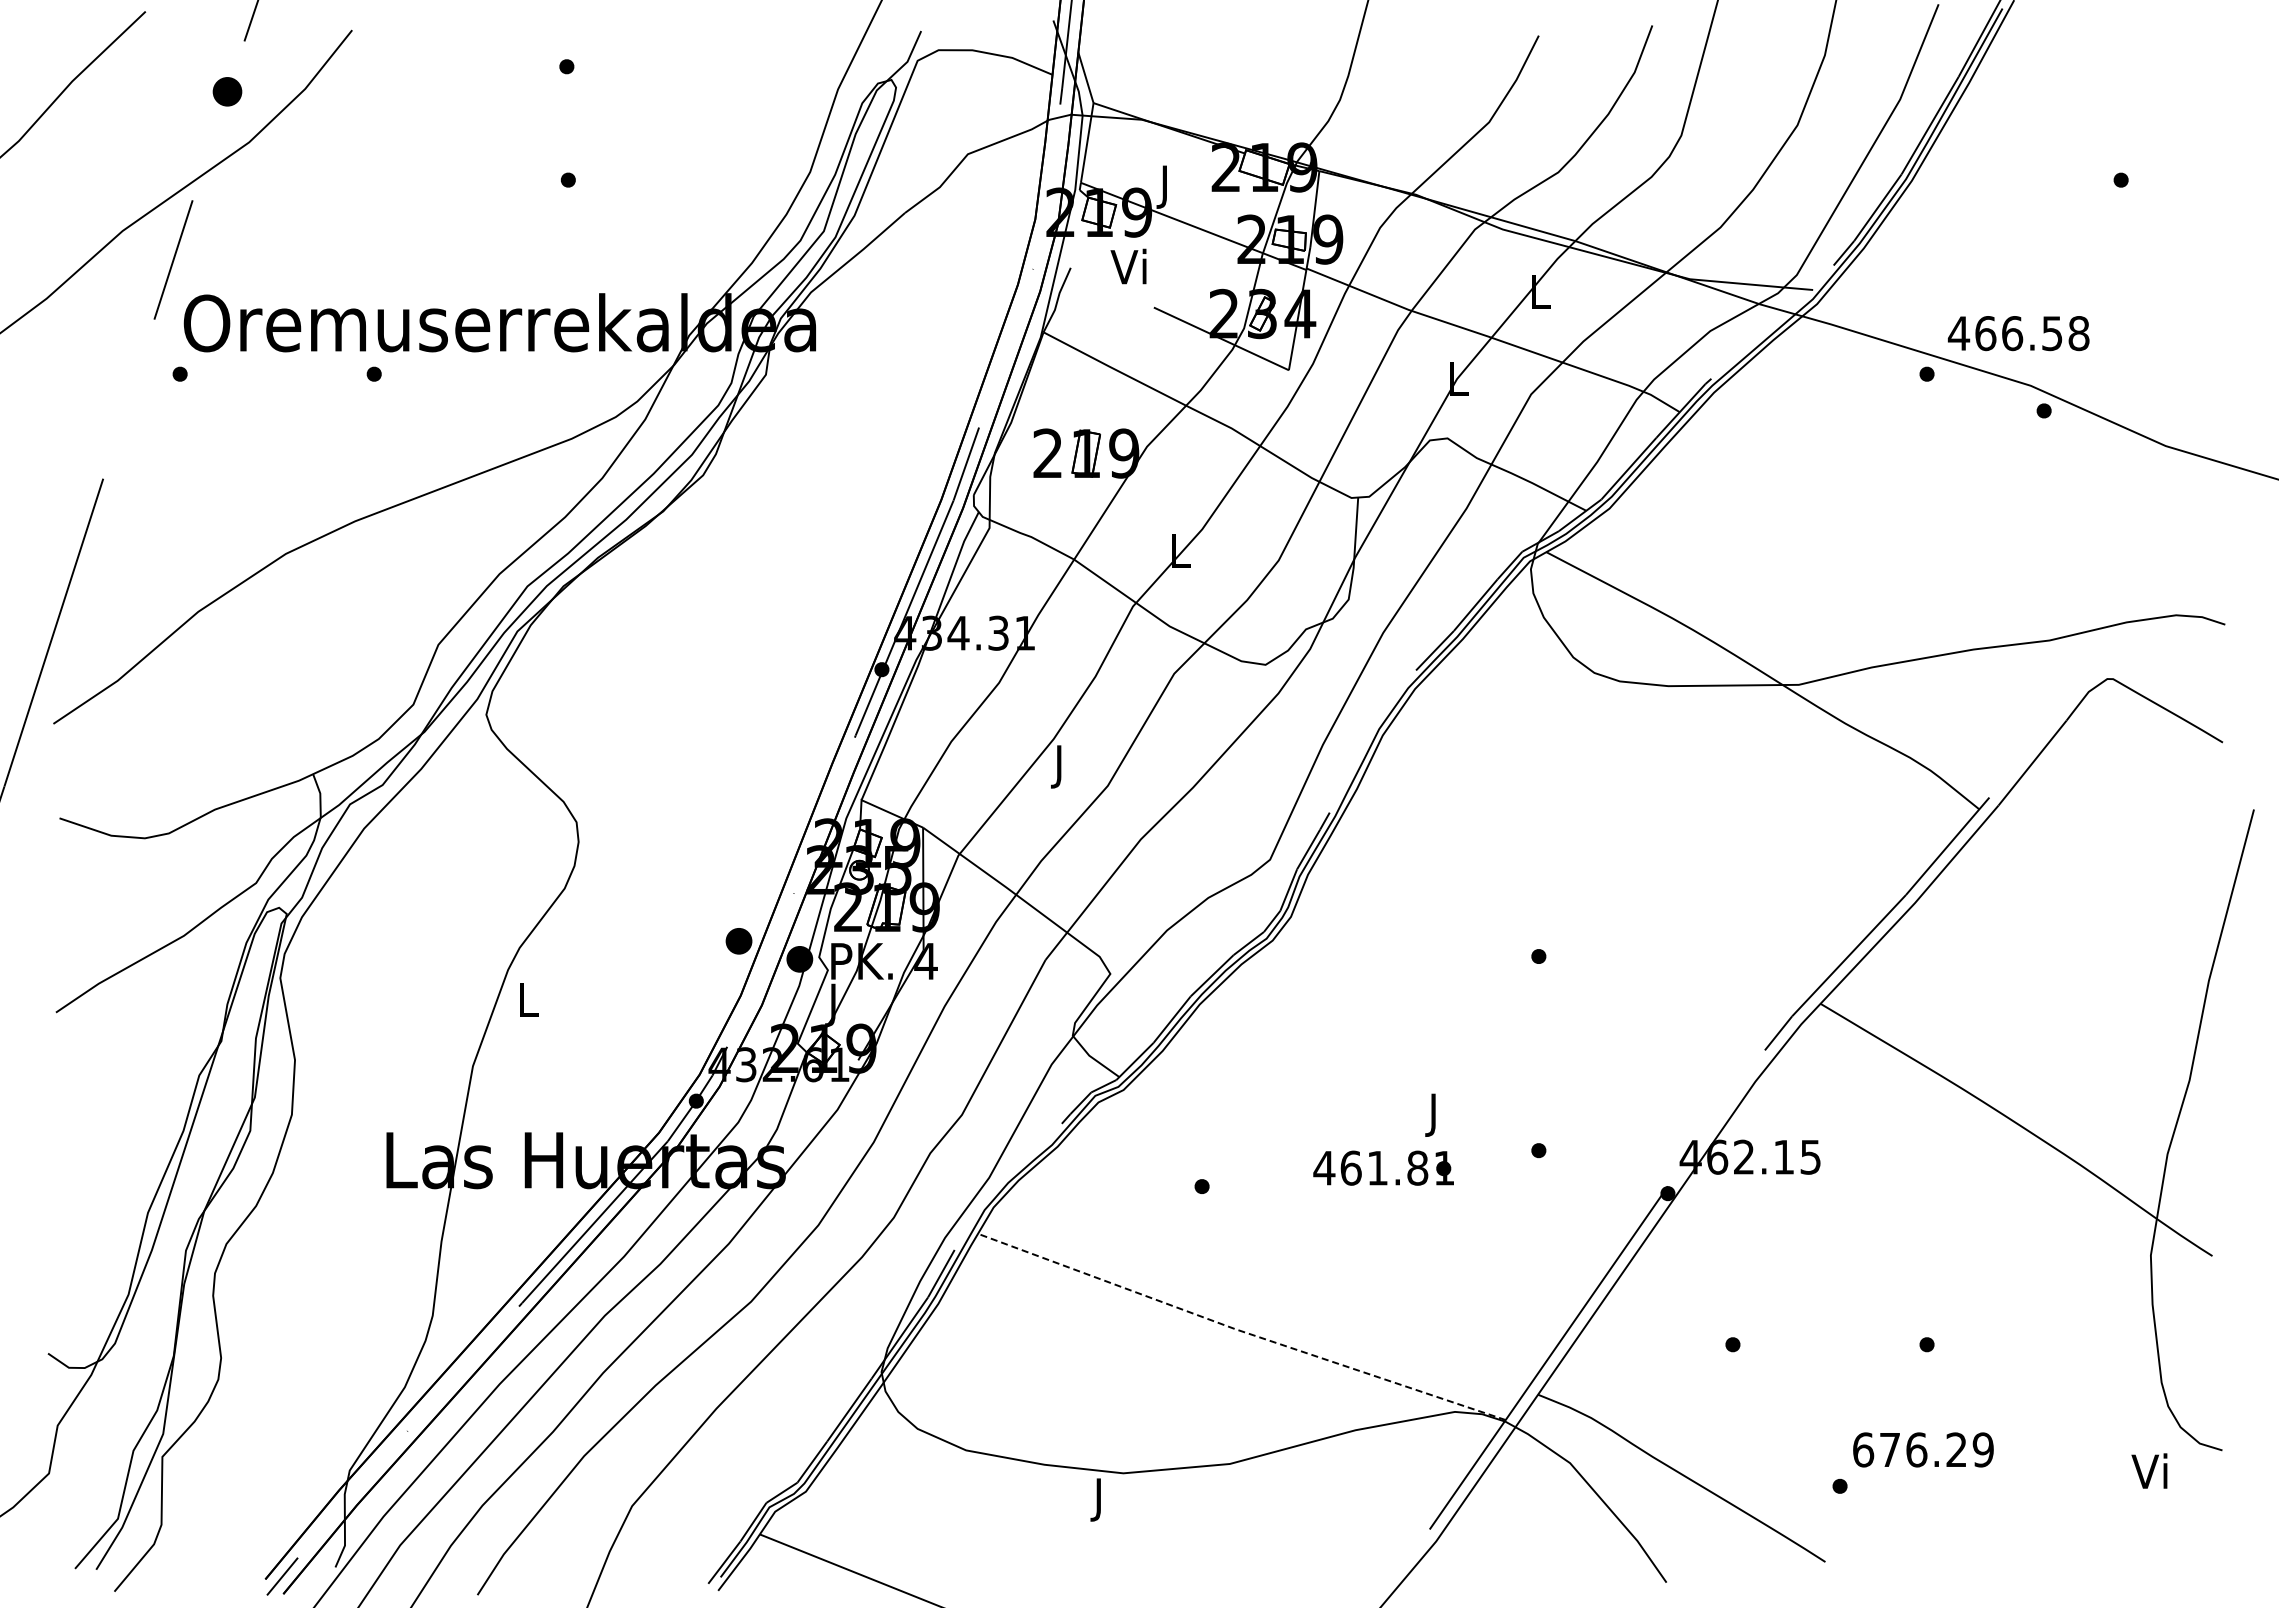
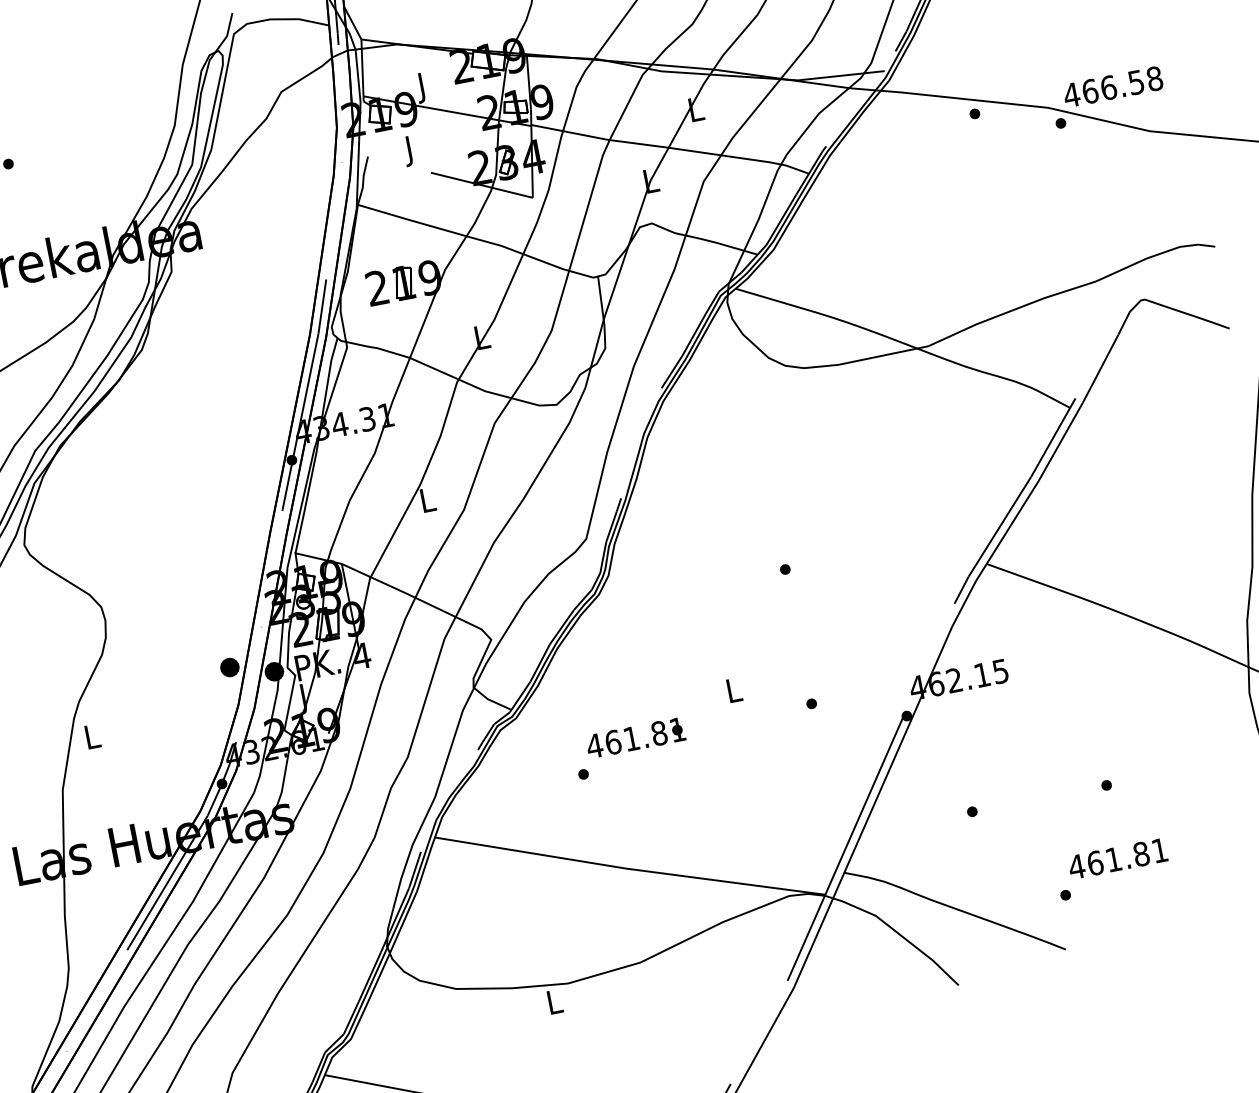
text: (1128, 270) -> (408, 150), Vi -> J
text: (2018, 333) -> (1112, 87), moved
text: (1060, 766) -> (428, 502), J -> L
text: (1434, 1114) -> (734, 692), J -> L
text: (1383, 1167) -> (635, 737), moved
line: (1239, 1330) -> (629, 868), dashed -> solid
text: (1922, 1449) -> (1117, 858), 676.29 -> 461.81
text: (1099, 1499) -> (555, 1004), J -> L

